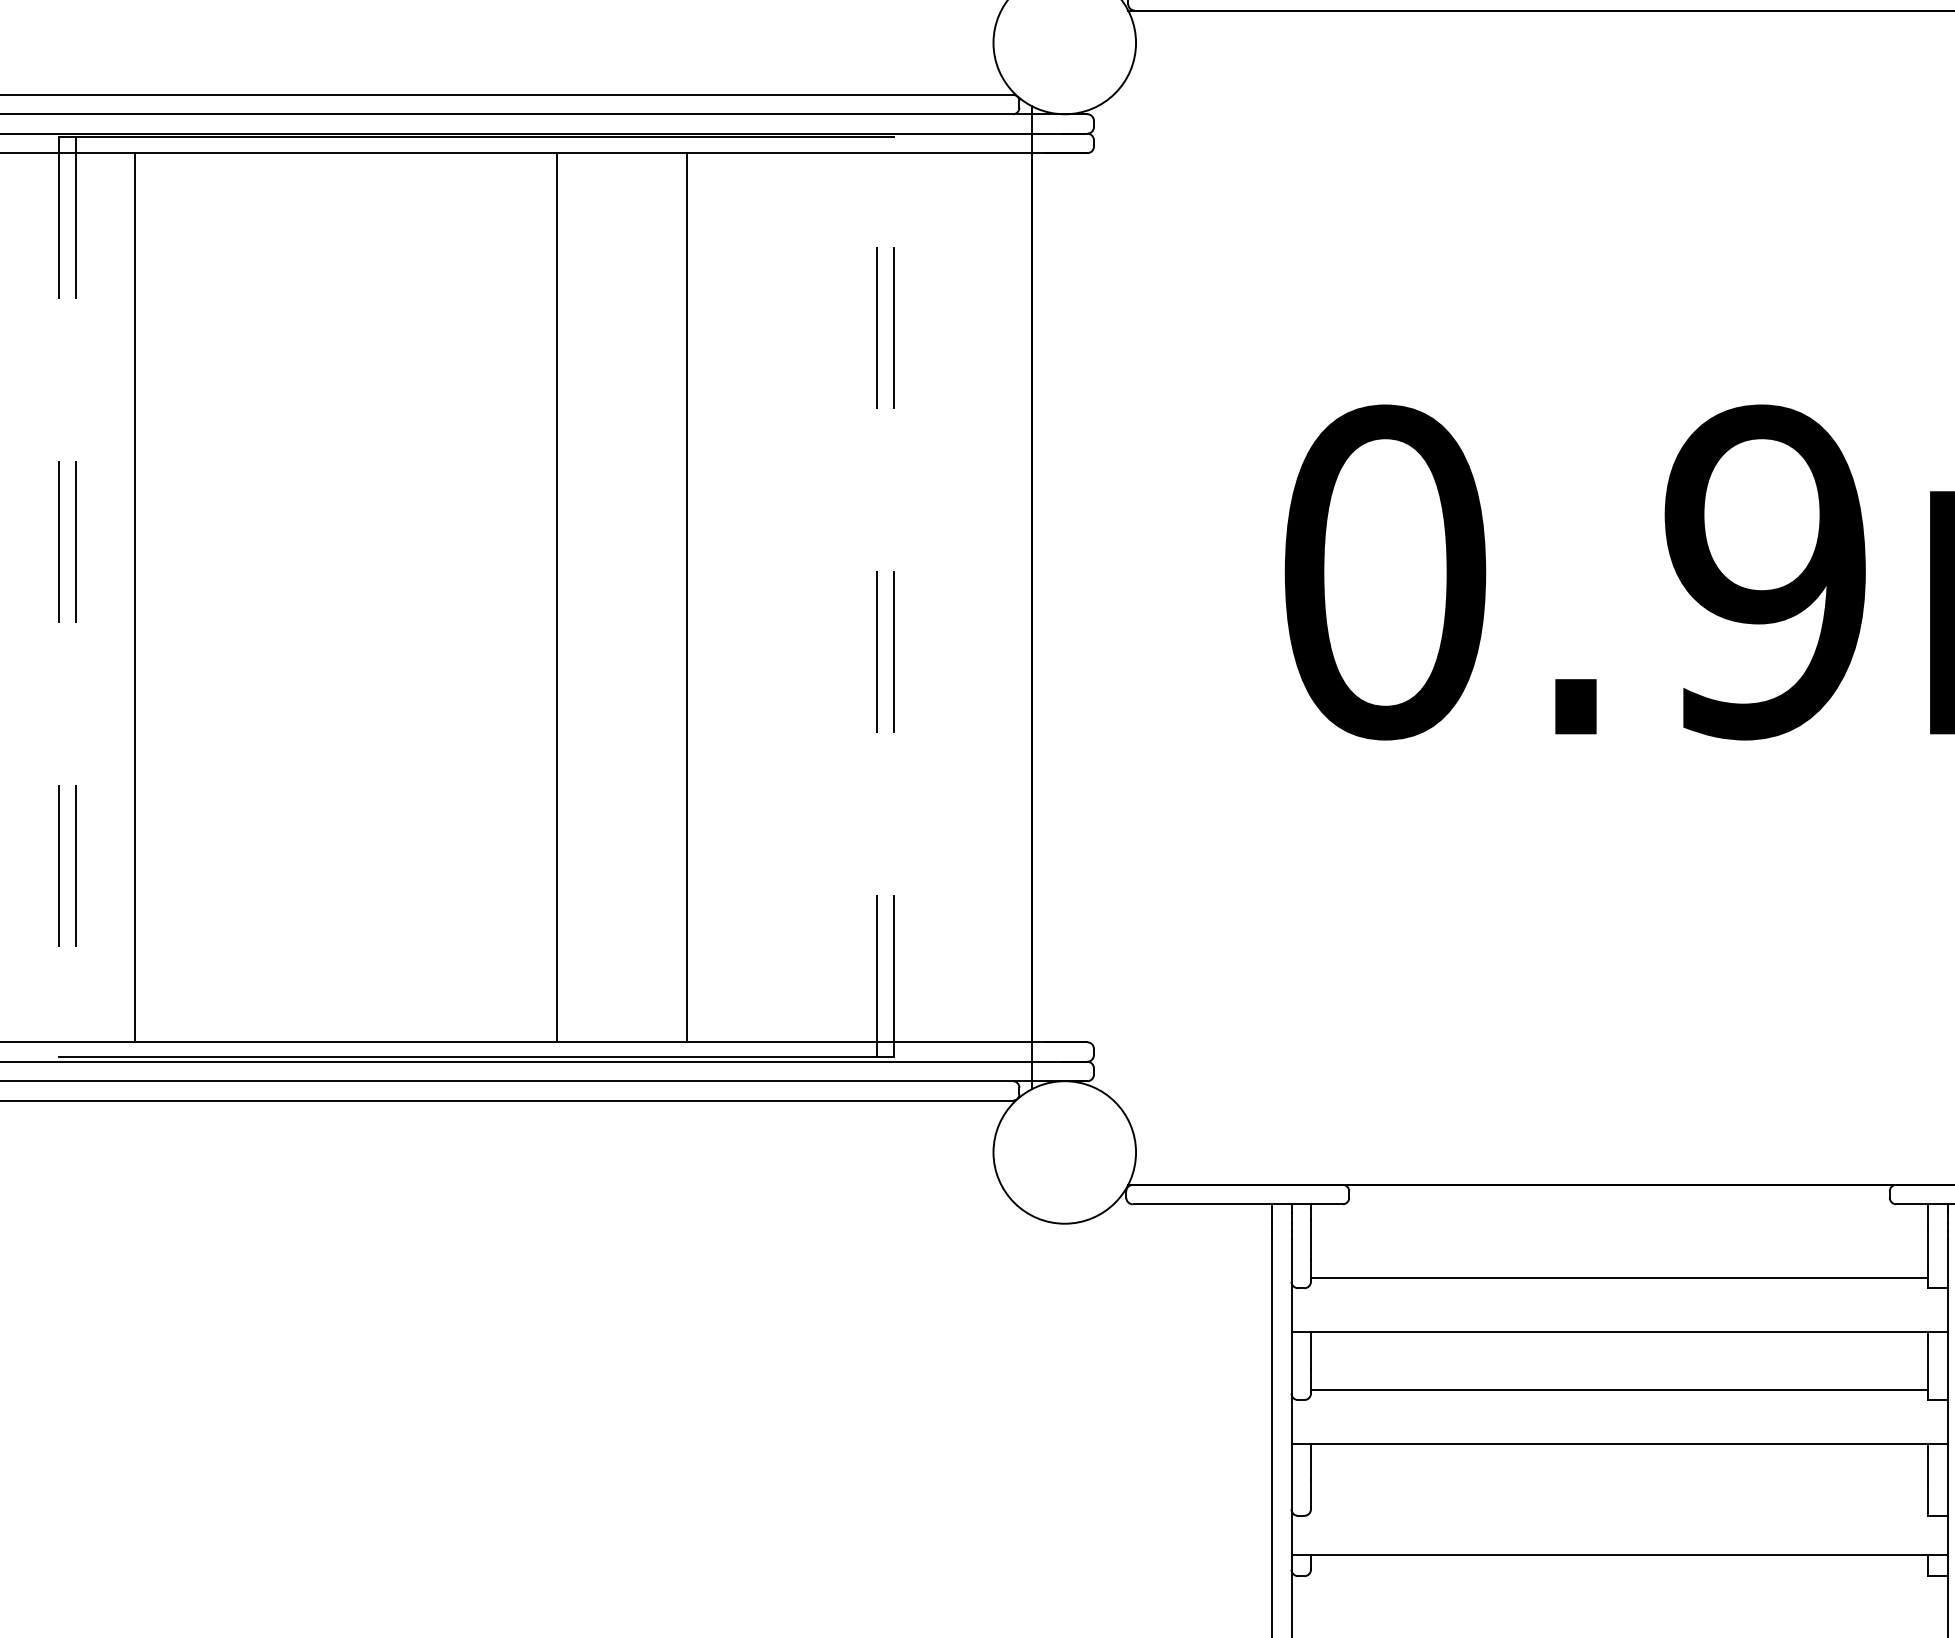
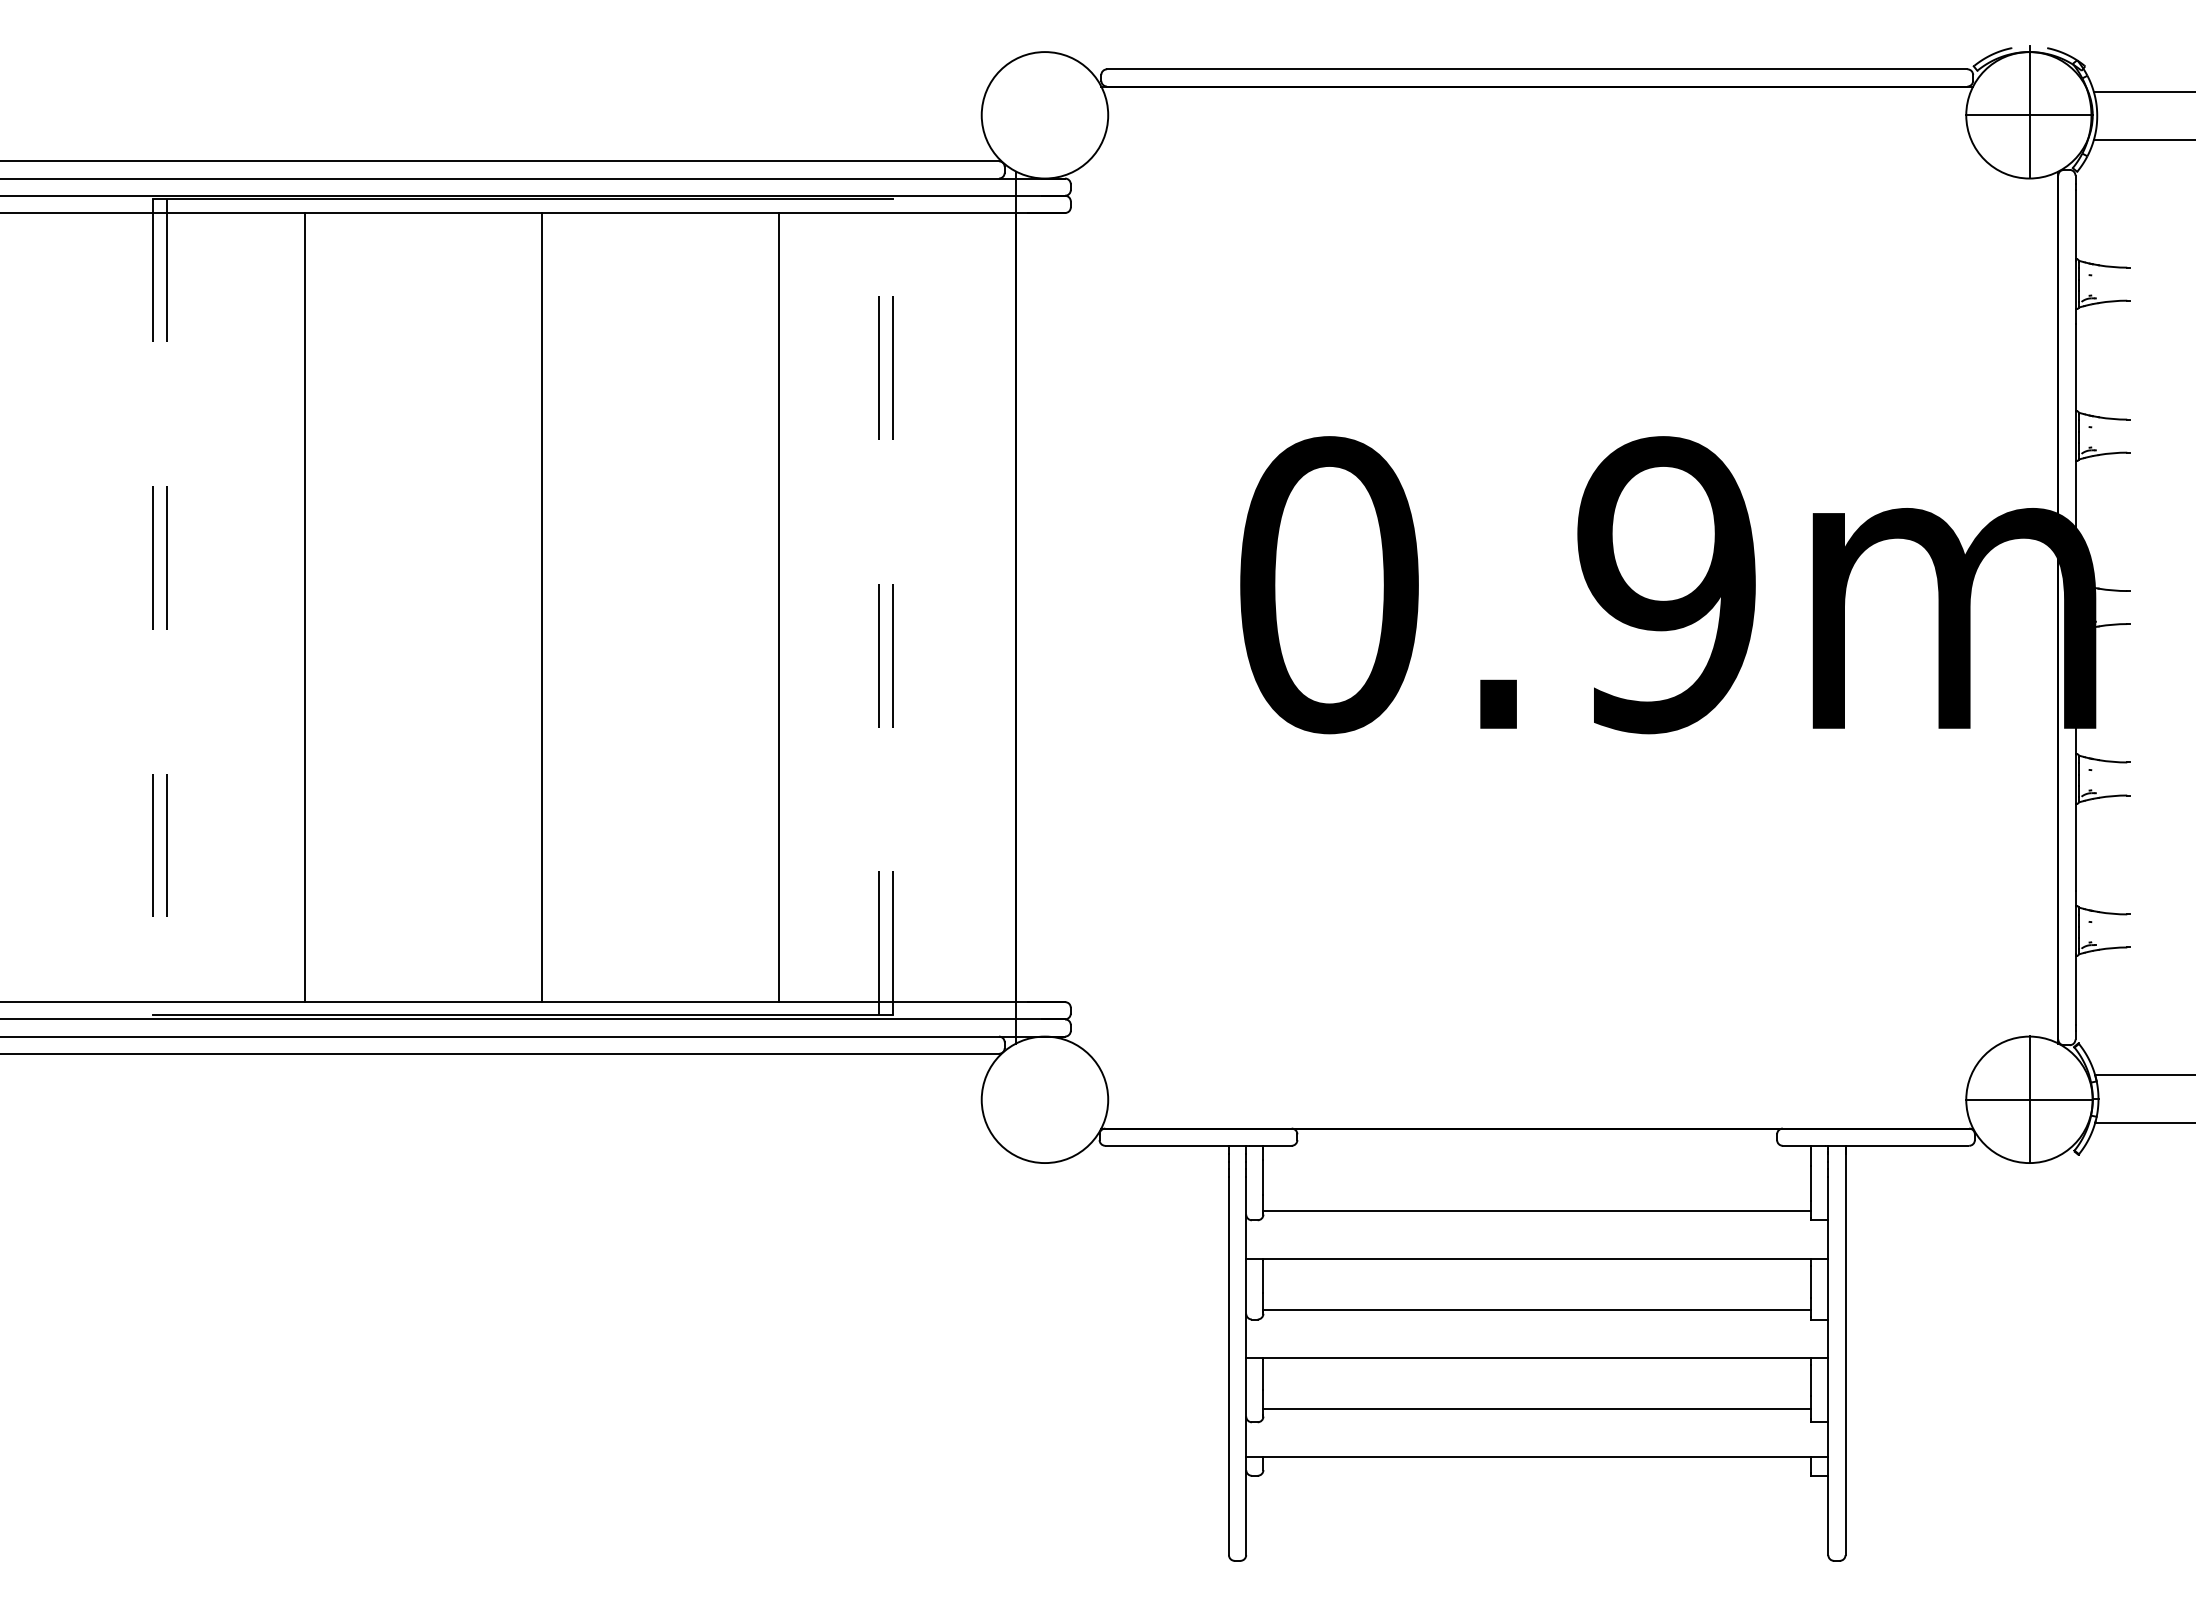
line: (134, 597) -> (304, 607), moved
line: (556, 597) -> (541, 607), moved
line: (687, 597) -> (779, 607), moved
line: (1619, 1501) -> (1537, 1409), added

